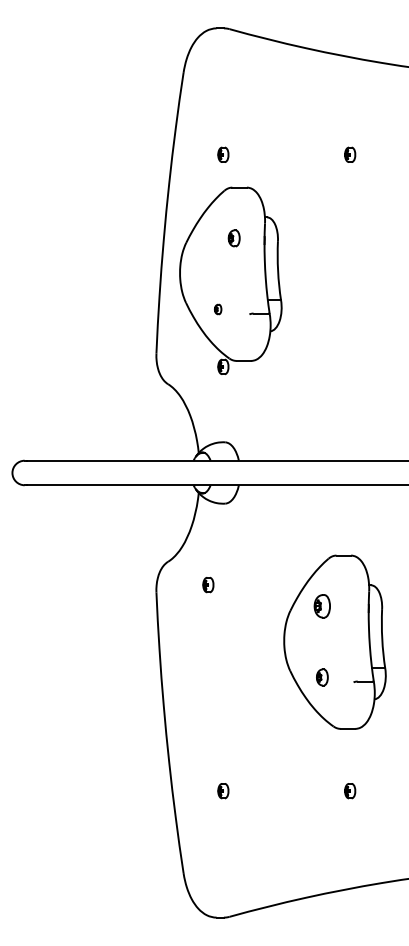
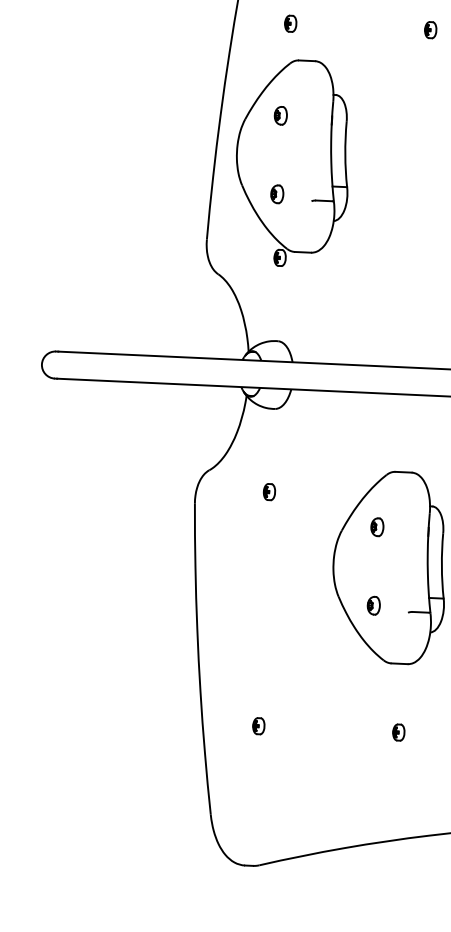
part: (233, 238) -> (280, 115), moved
part: (217, 309) -> (276, 194), size x1.67
part: (208, 584) -> (269, 491), moved
part: (322, 606) -> (377, 527), size x0.71

